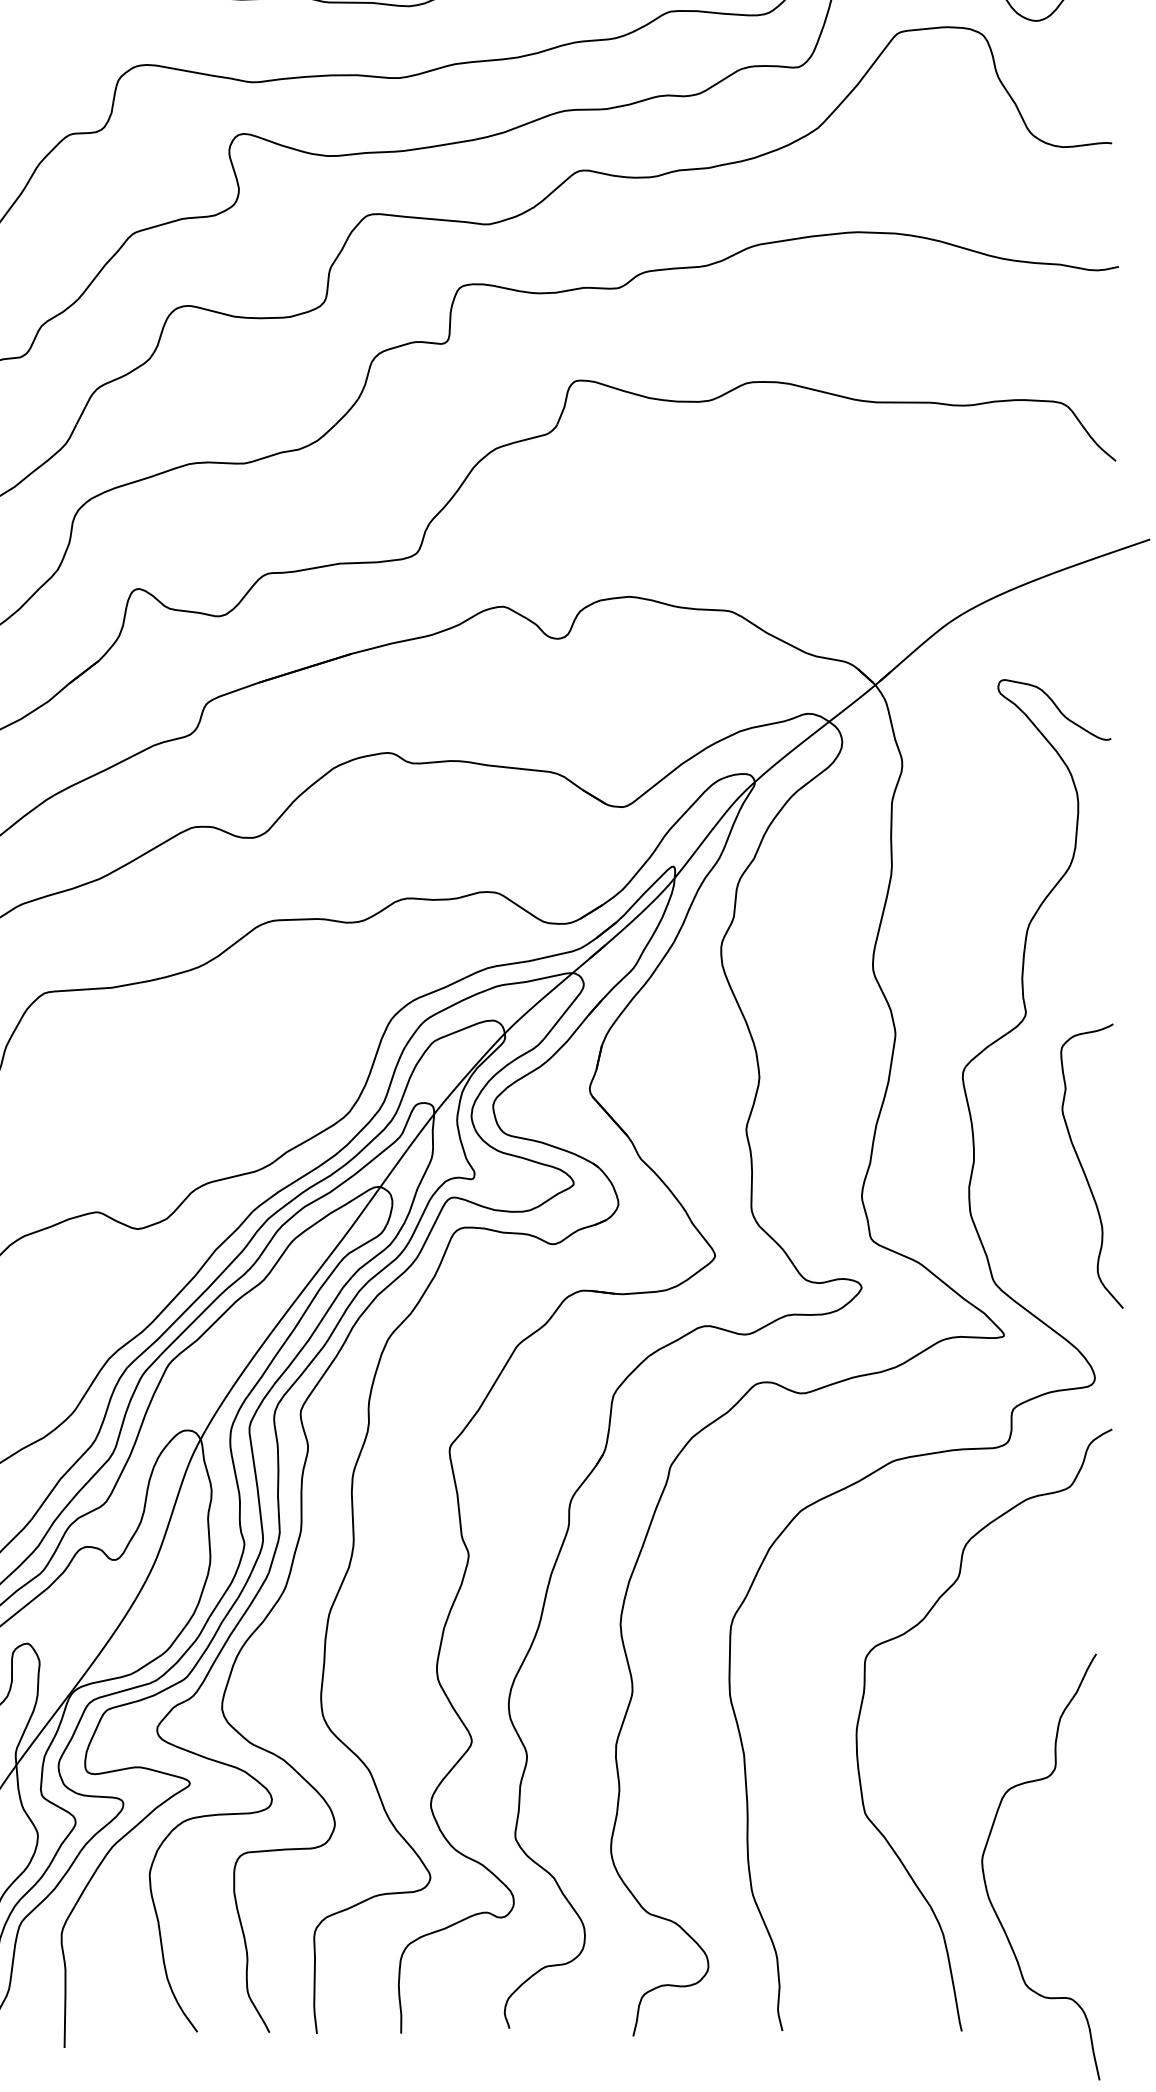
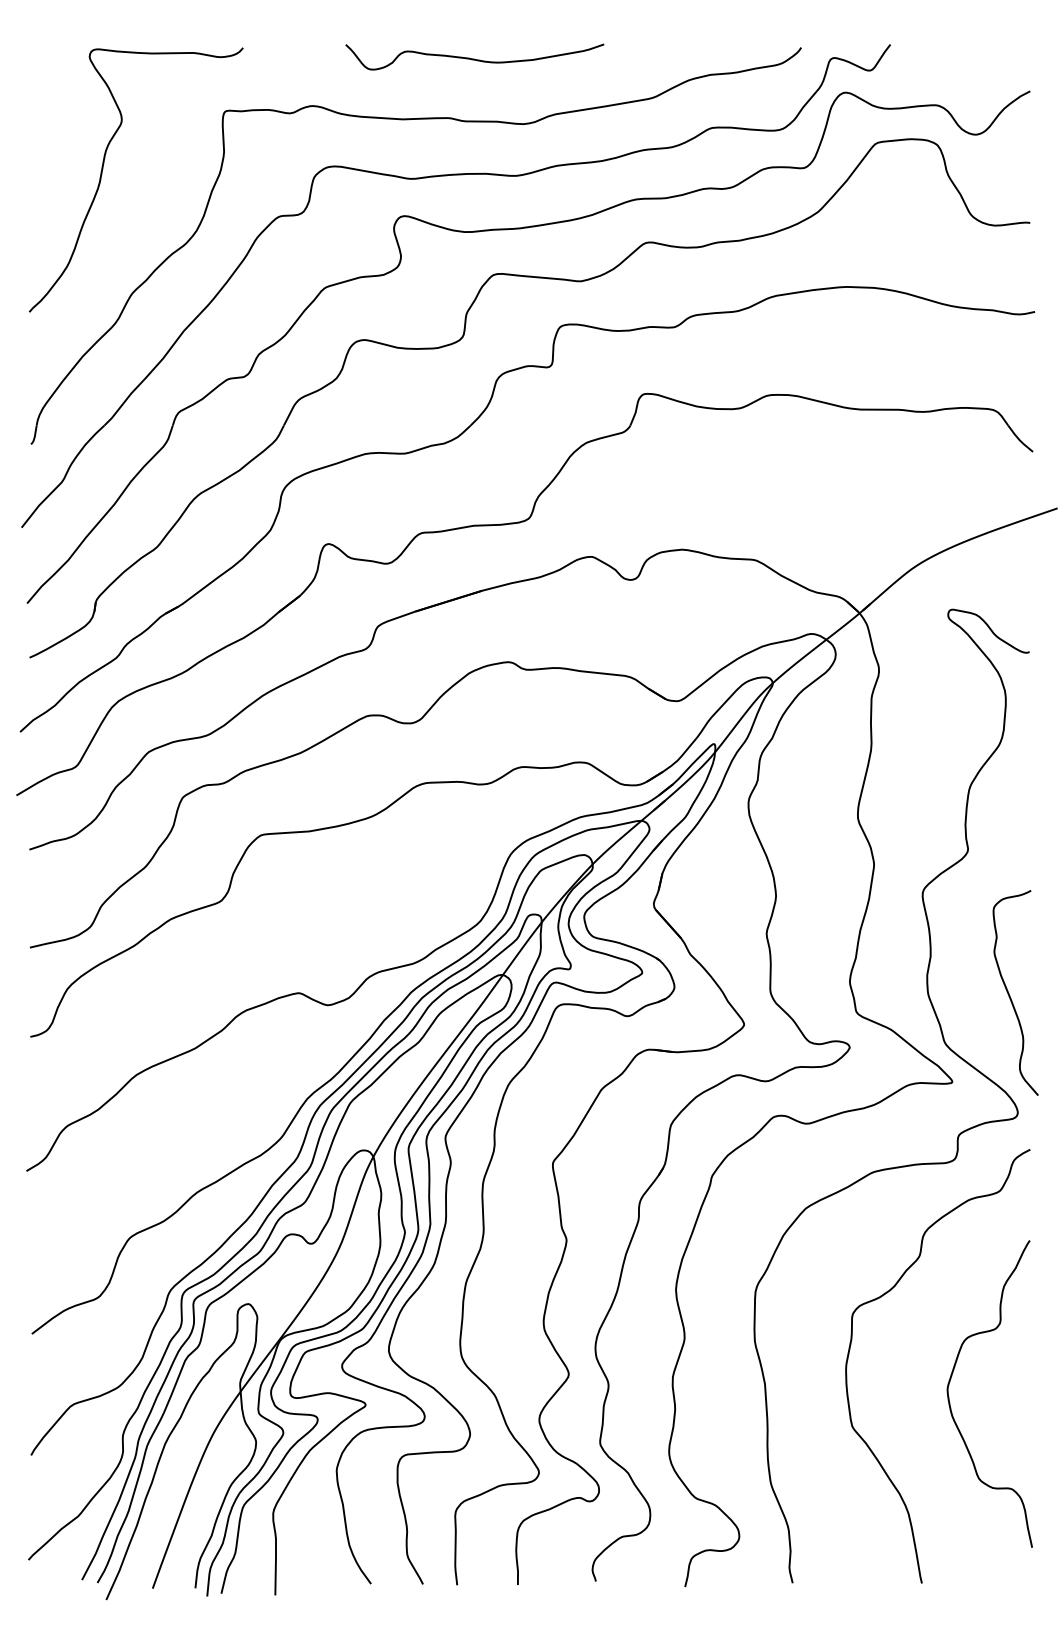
curve: (1084, 1169) -> (1010, 995), moved
curve: (984, 1870) -> (949, 1396), moved

